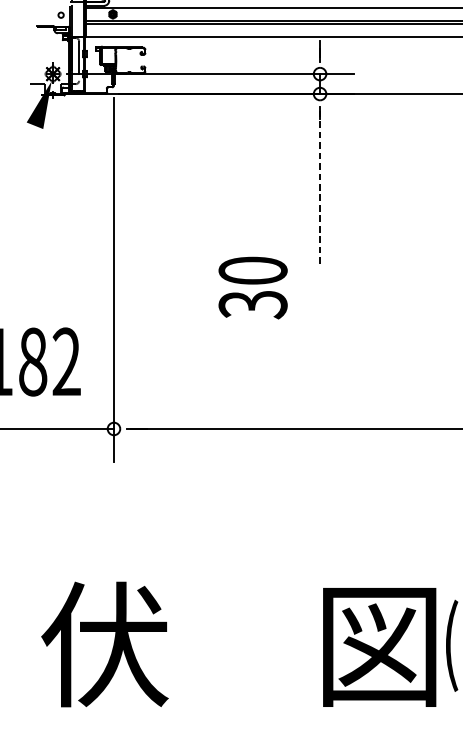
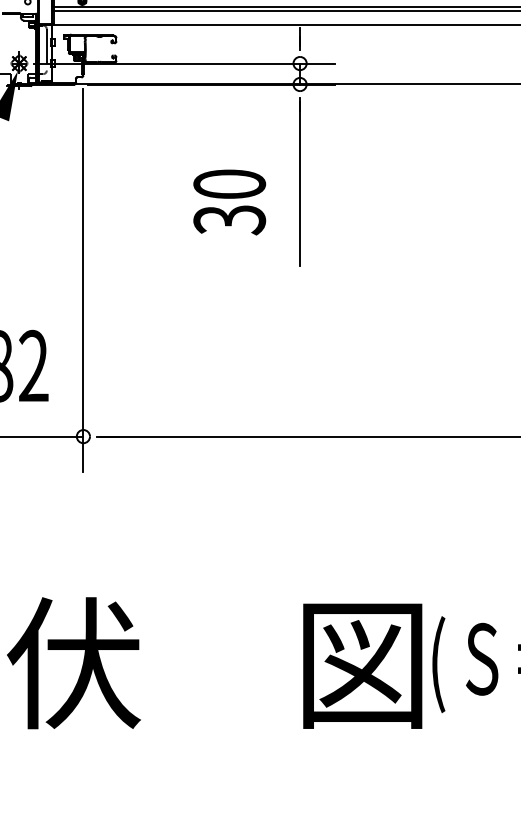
line: (320, 189) -> (300, 184), dashed -> solid
text: (252, 288) -> (229, 202), moved

